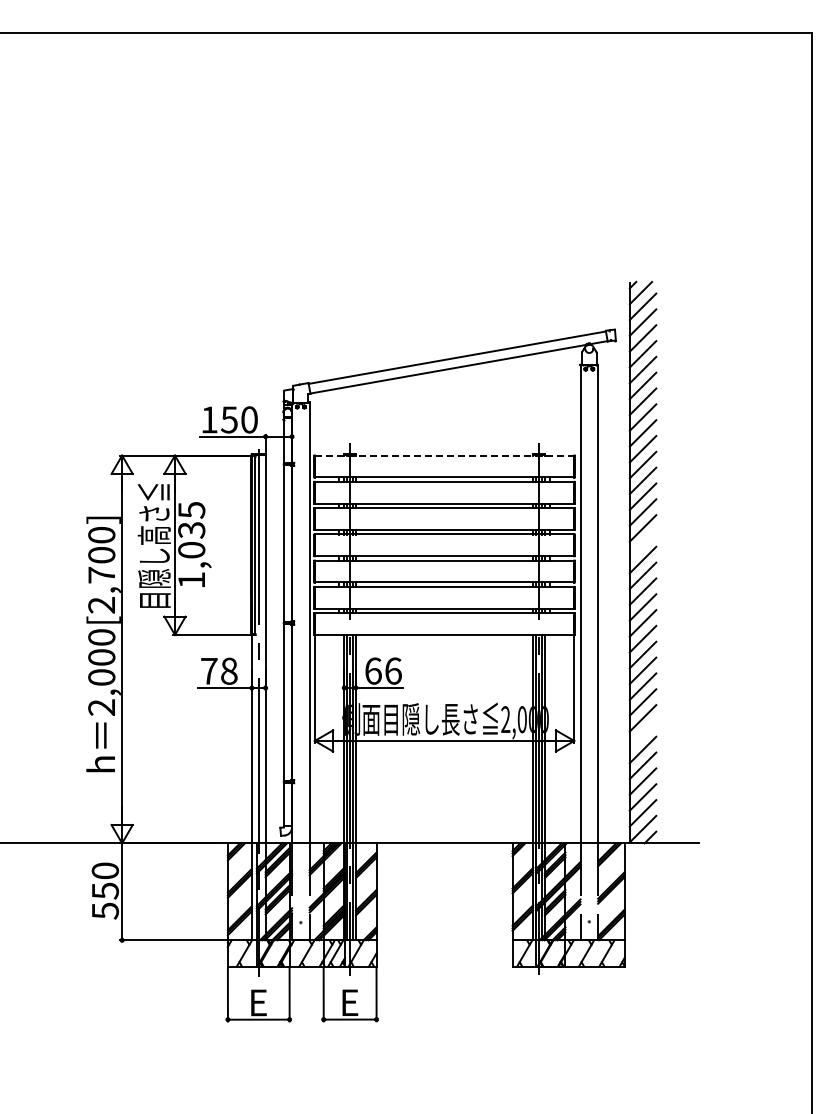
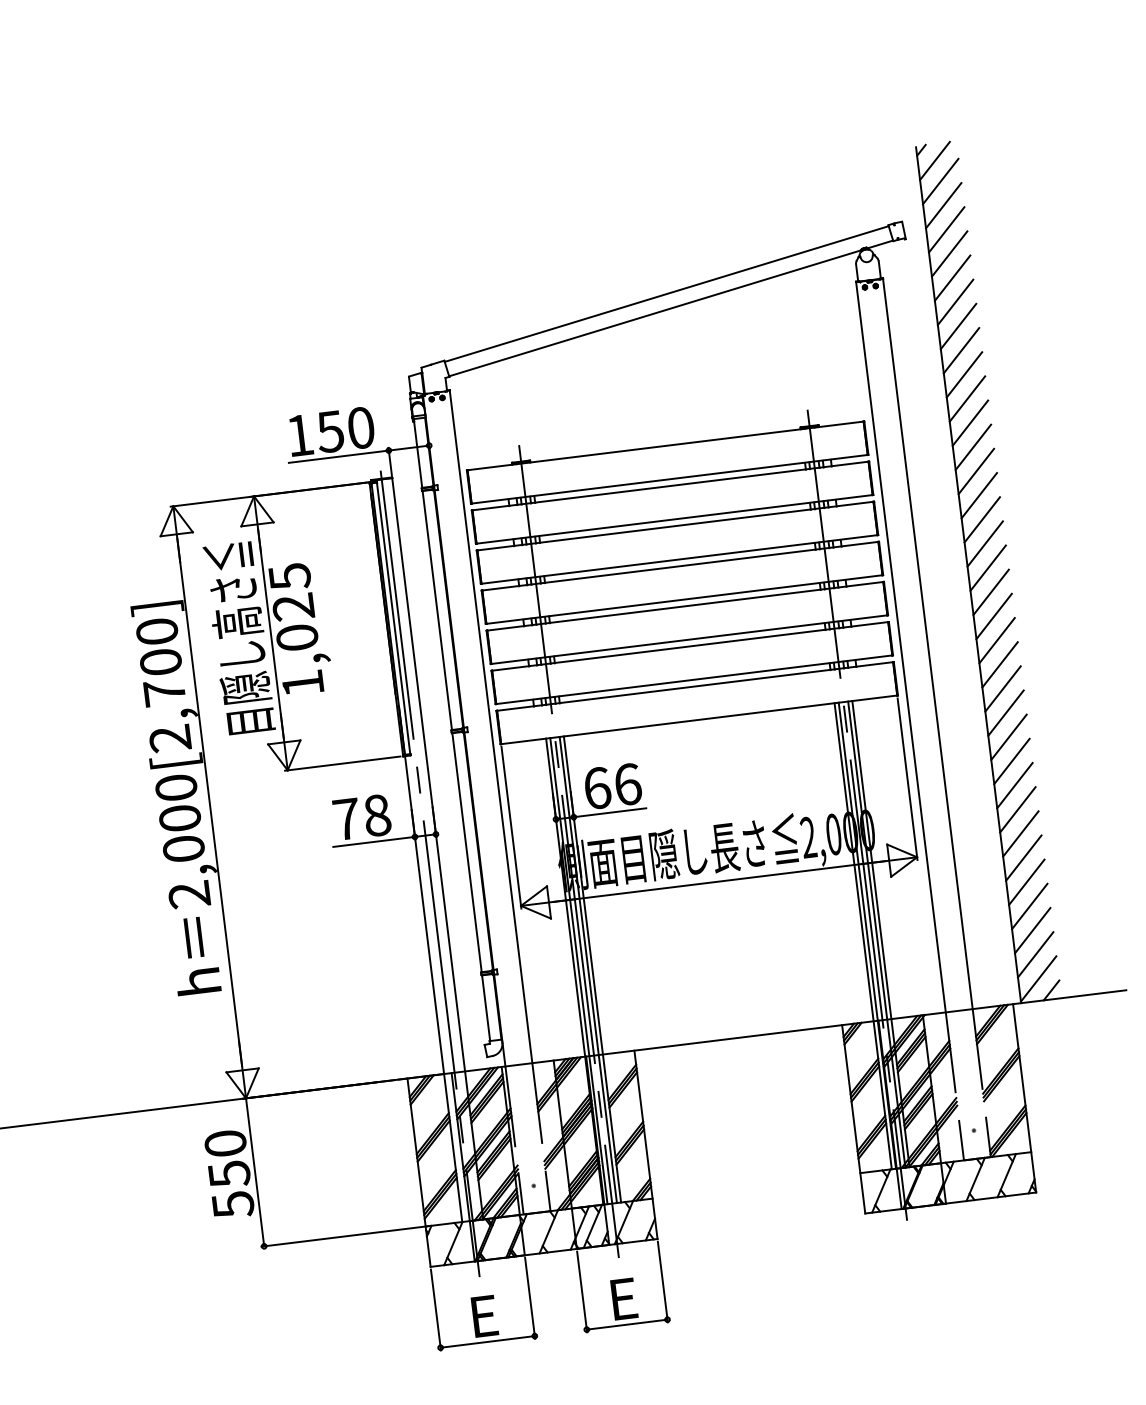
line: (444, 455) -> (665, 445), dashed -> solid
text: (191, 530) -> (293, 607), 1,035 -> 1,025
line: (642, 544) -> (984, 544), added
line: (642, 733) -> (1019, 833), added

